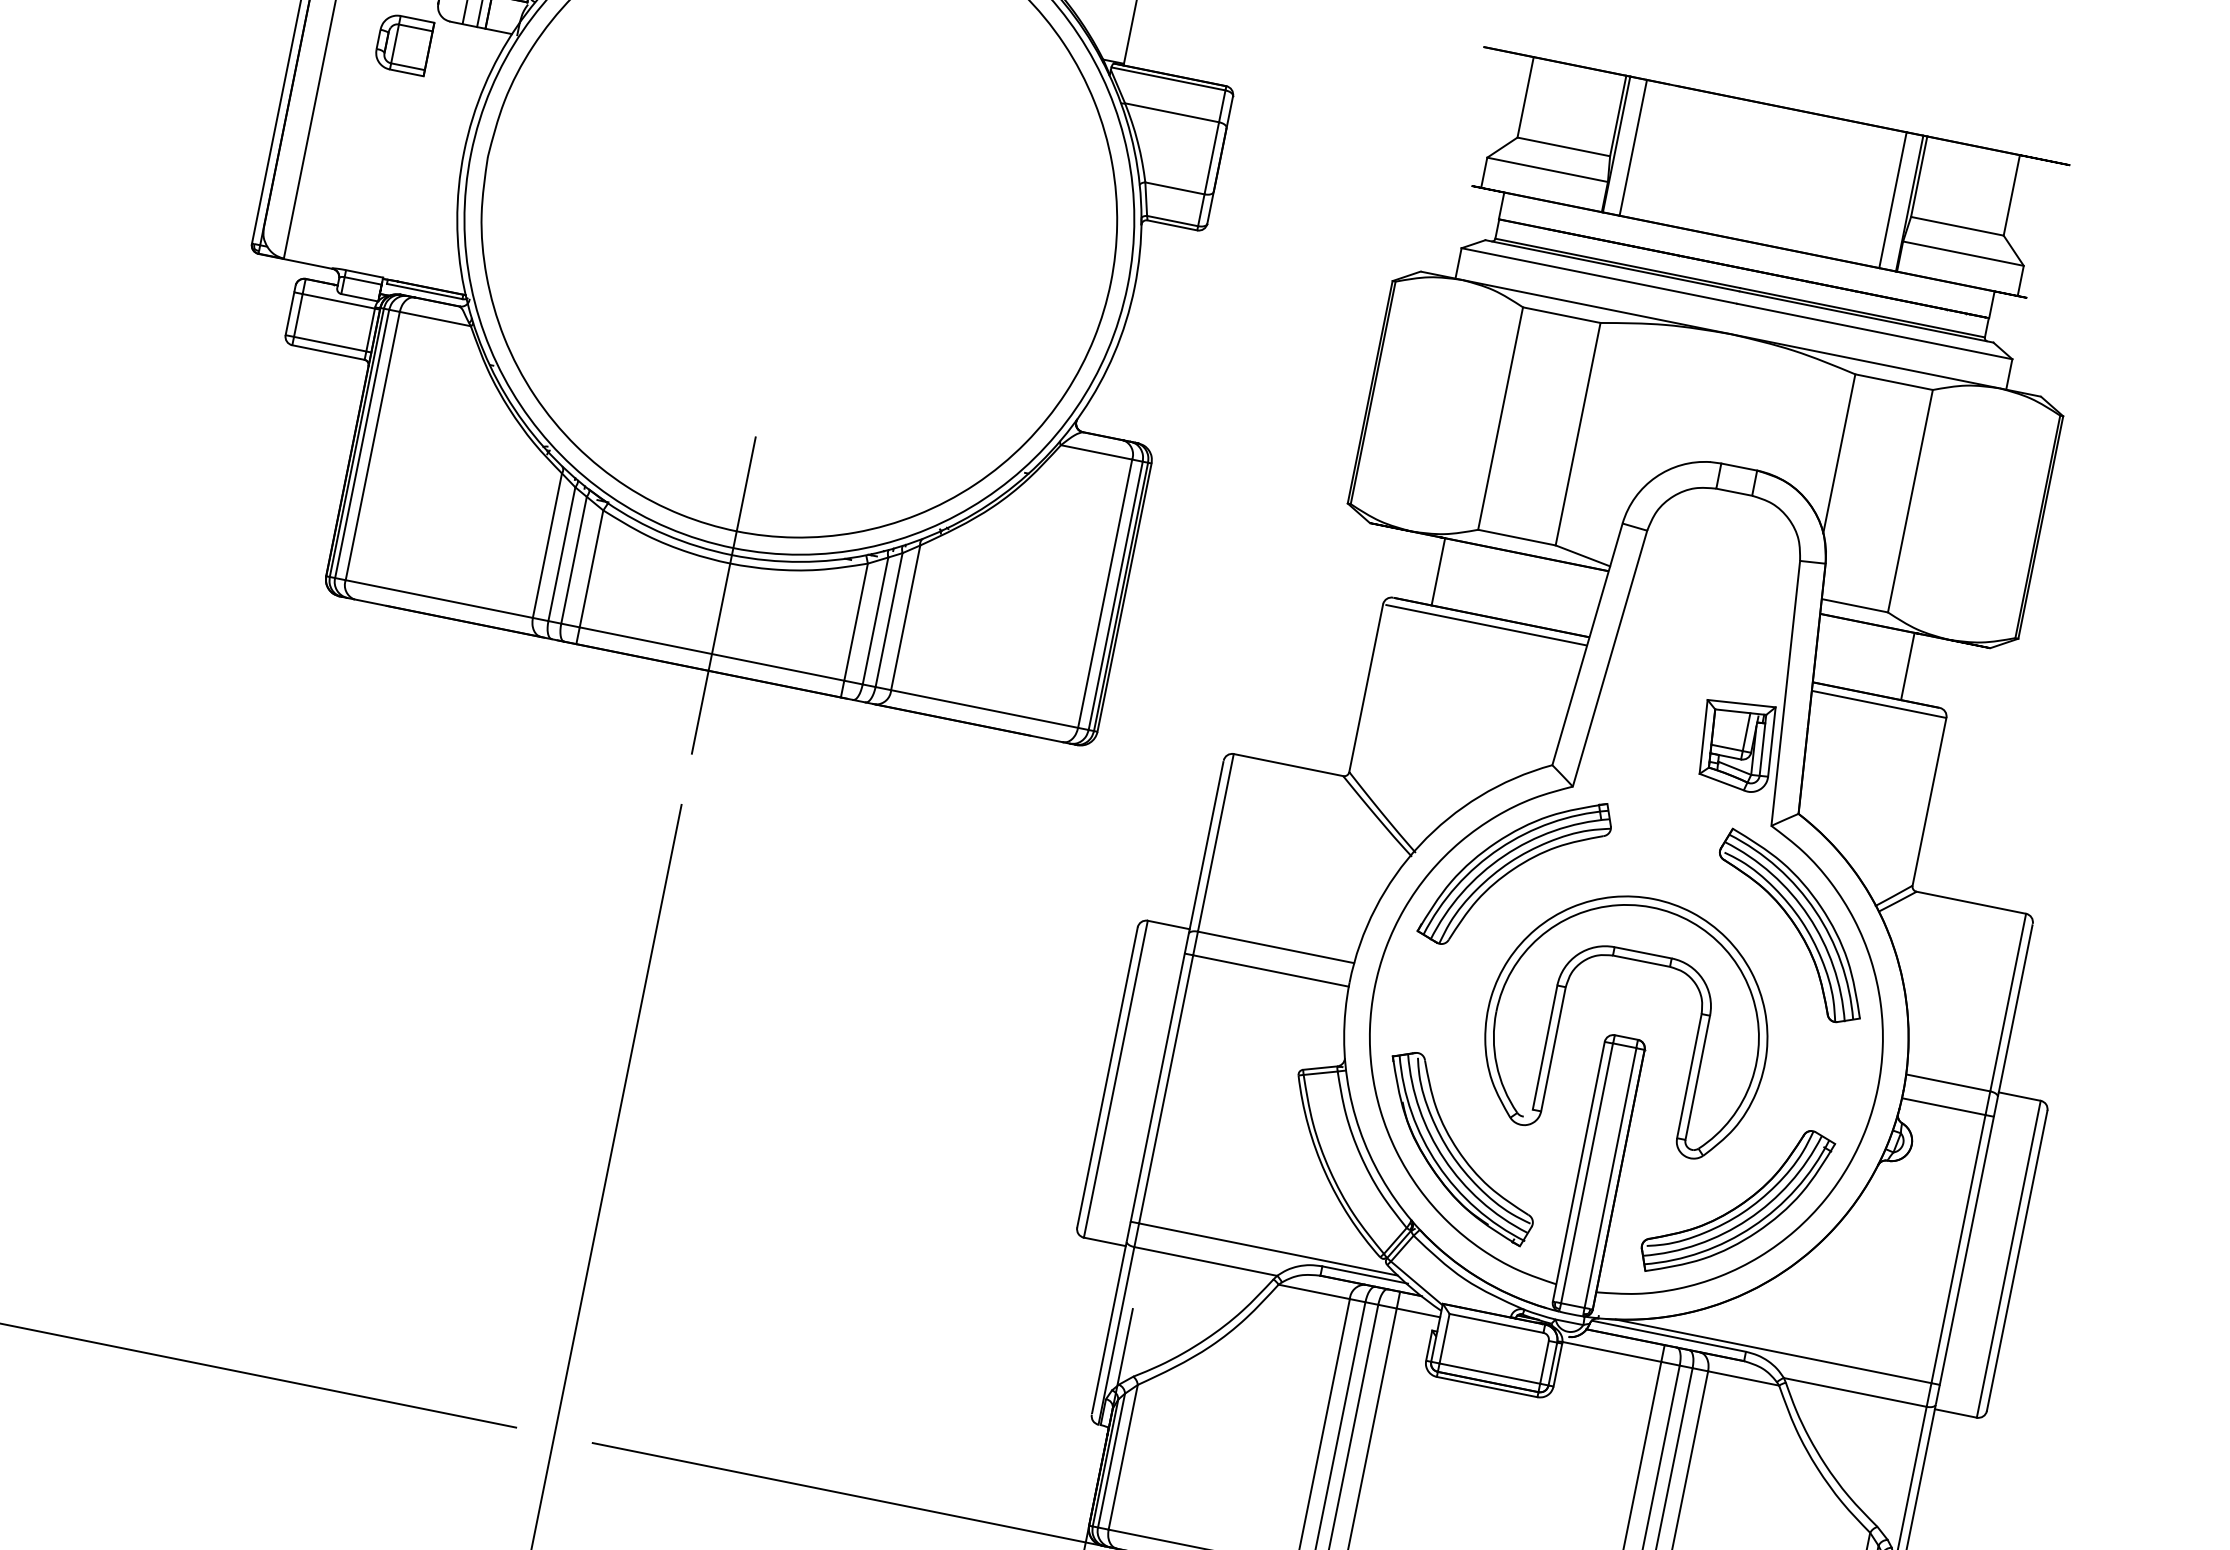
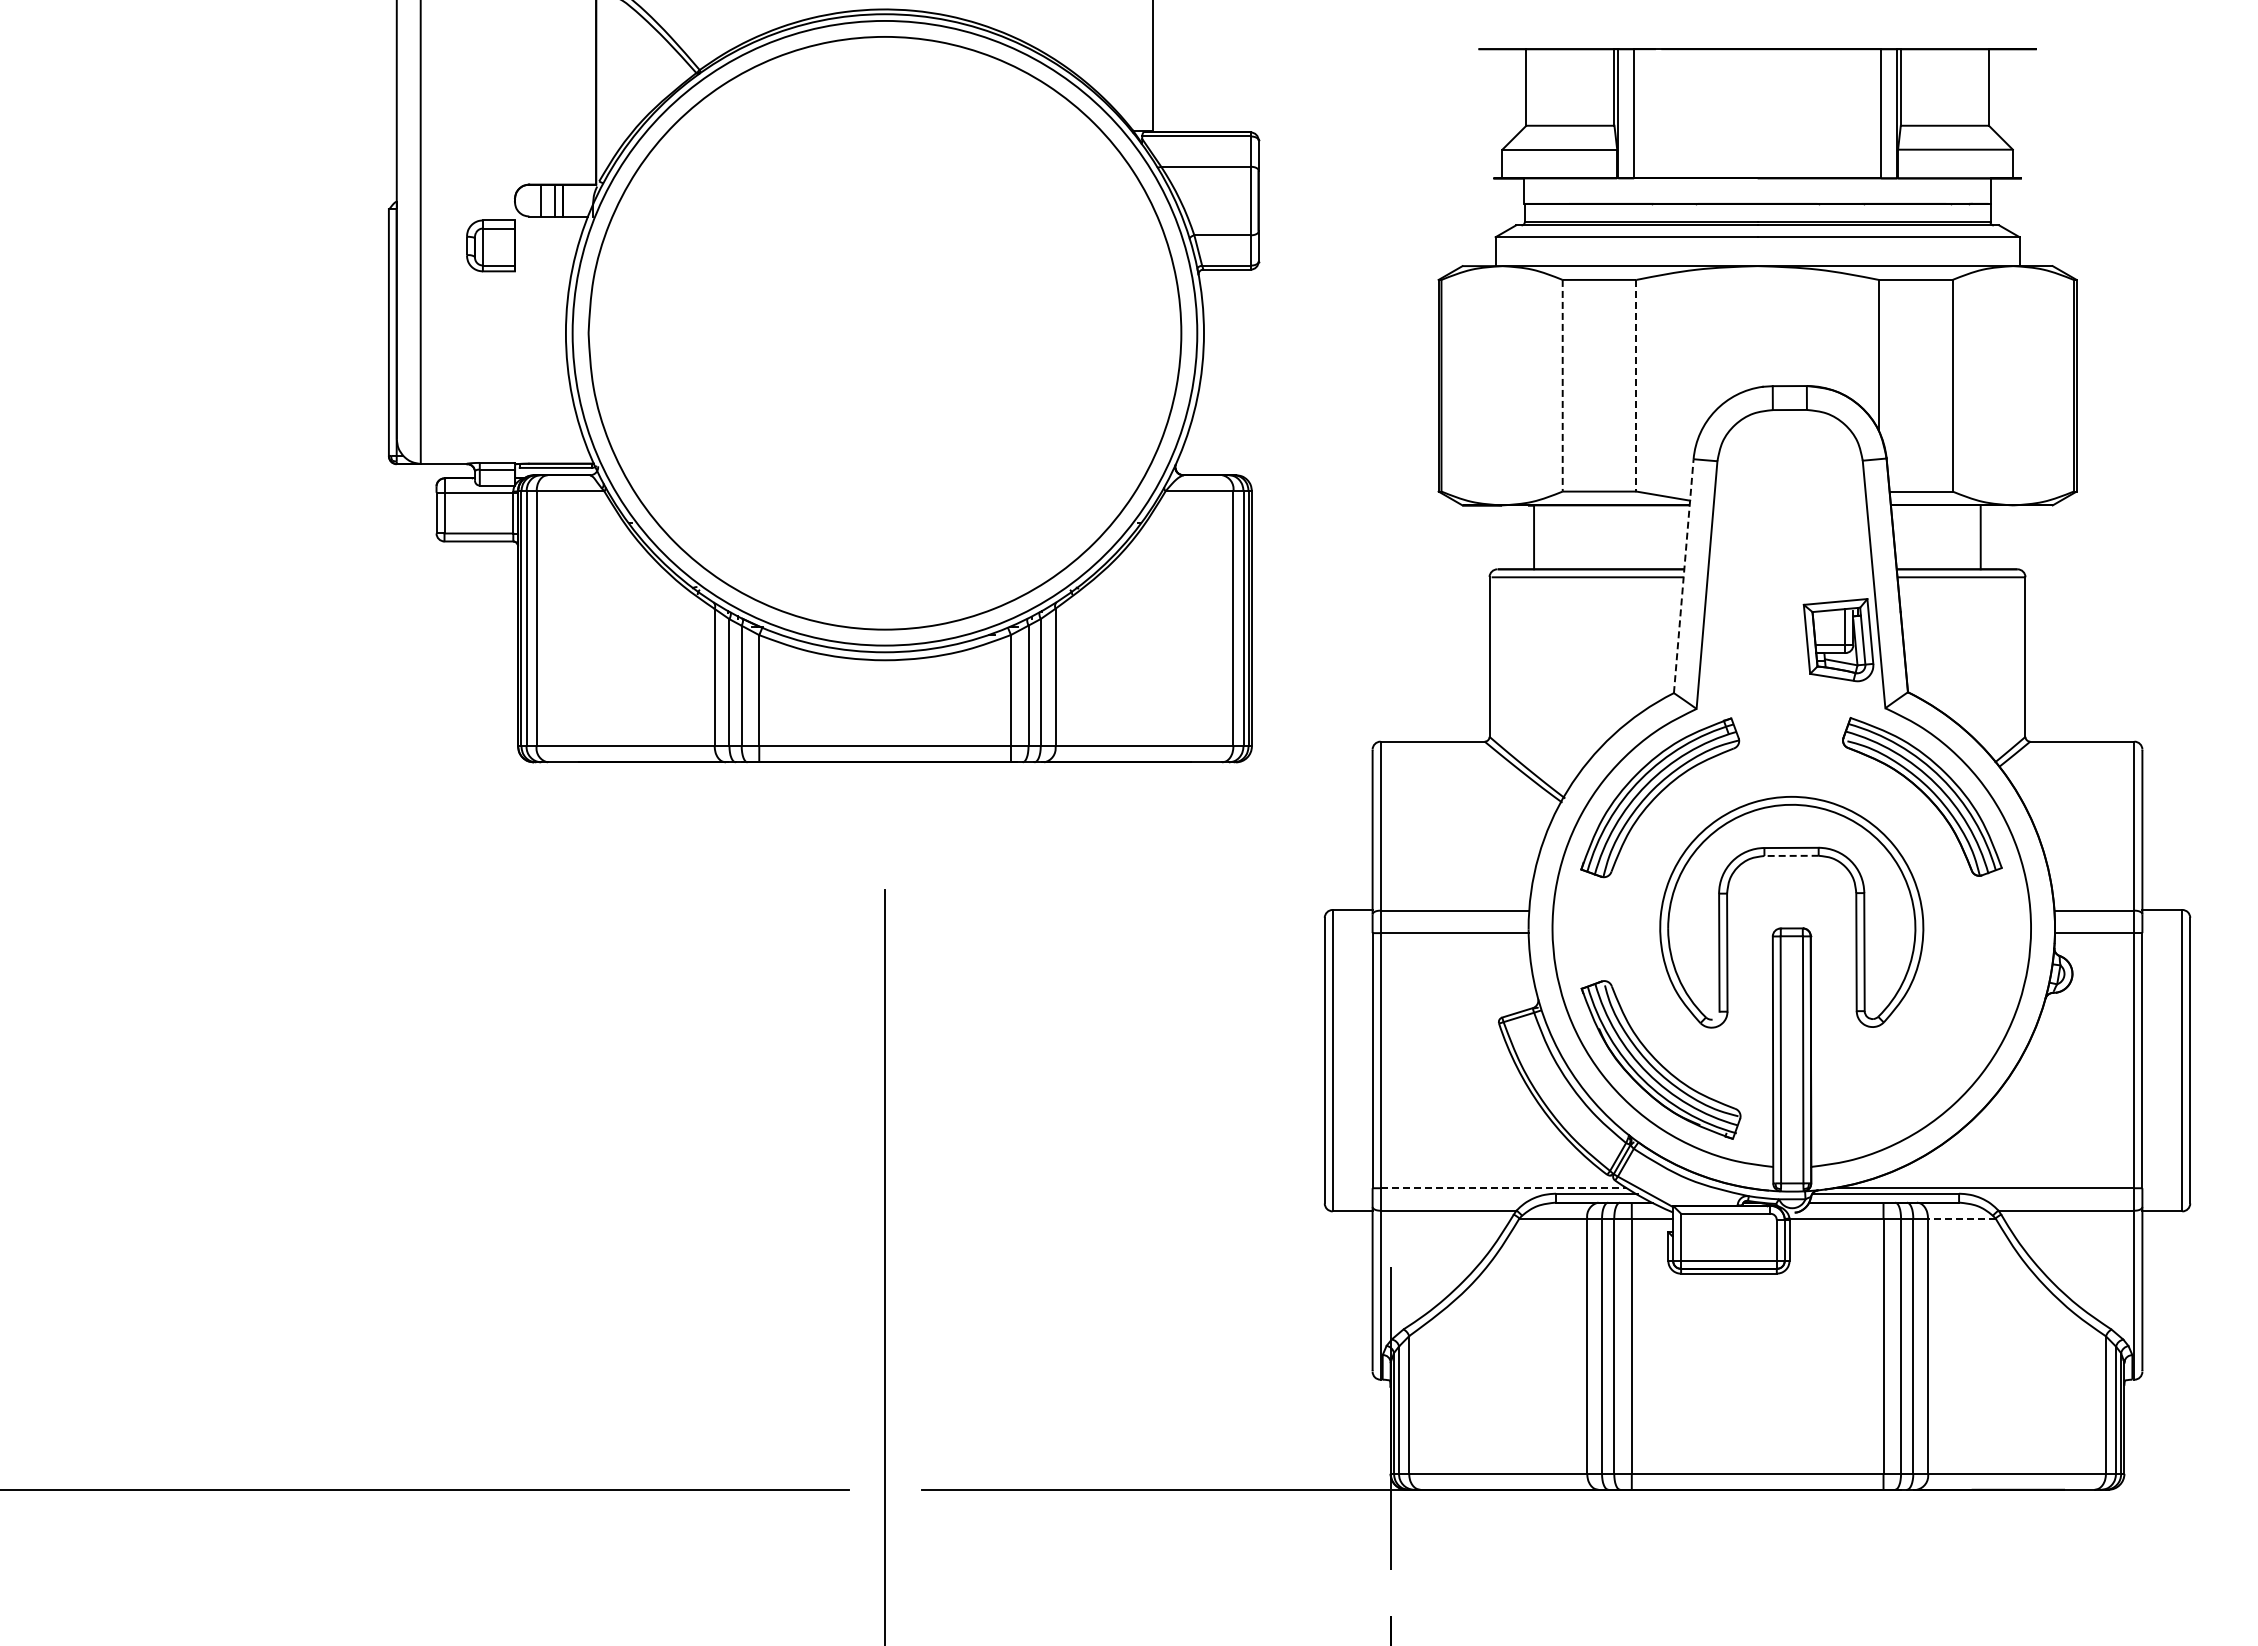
line: (1500, 418) -> (1562, 385), solid -> dashed
line: (1578, 433) -> (1636, 385), solid -> dashed
line: (724, 595) -> (885, 690), removed
line: (1587, 643) -> (1683, 575), solid -> dashed
line: (1641, 960) -> (1791, 855), solid -> dashed
part: (1737, 1202) -> (1923, 1058), removed
line: (1269, 1249) -> (1504, 1188), solid -> dashed
line: (1743, 1378) -> (1961, 1218), solid -> dashed

